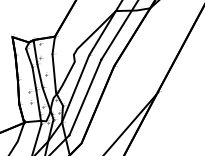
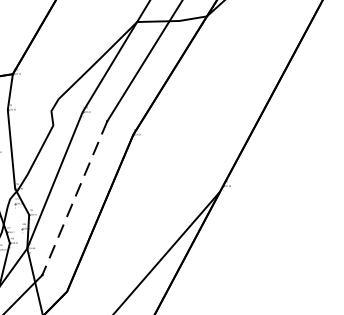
line: (85, 97) -> (75, 198), solid -> dashed

